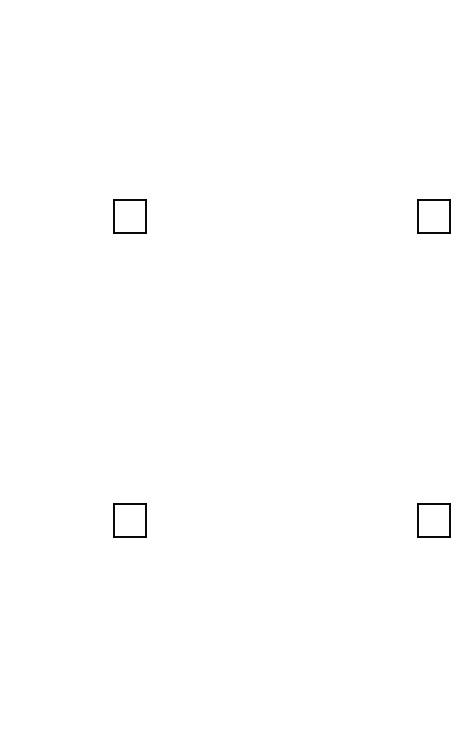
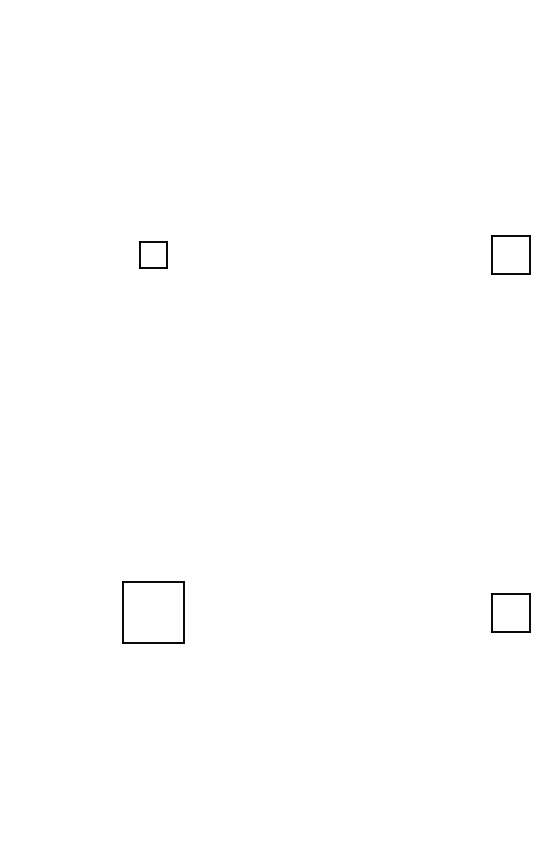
part: (129, 216) -> (152, 254), size x0.7
part: (129, 520) -> (152, 613), size x1.6

